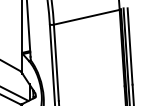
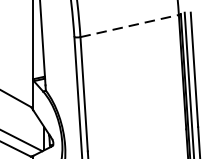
line: (86, 17) -> (129, 26), solid -> dashed

